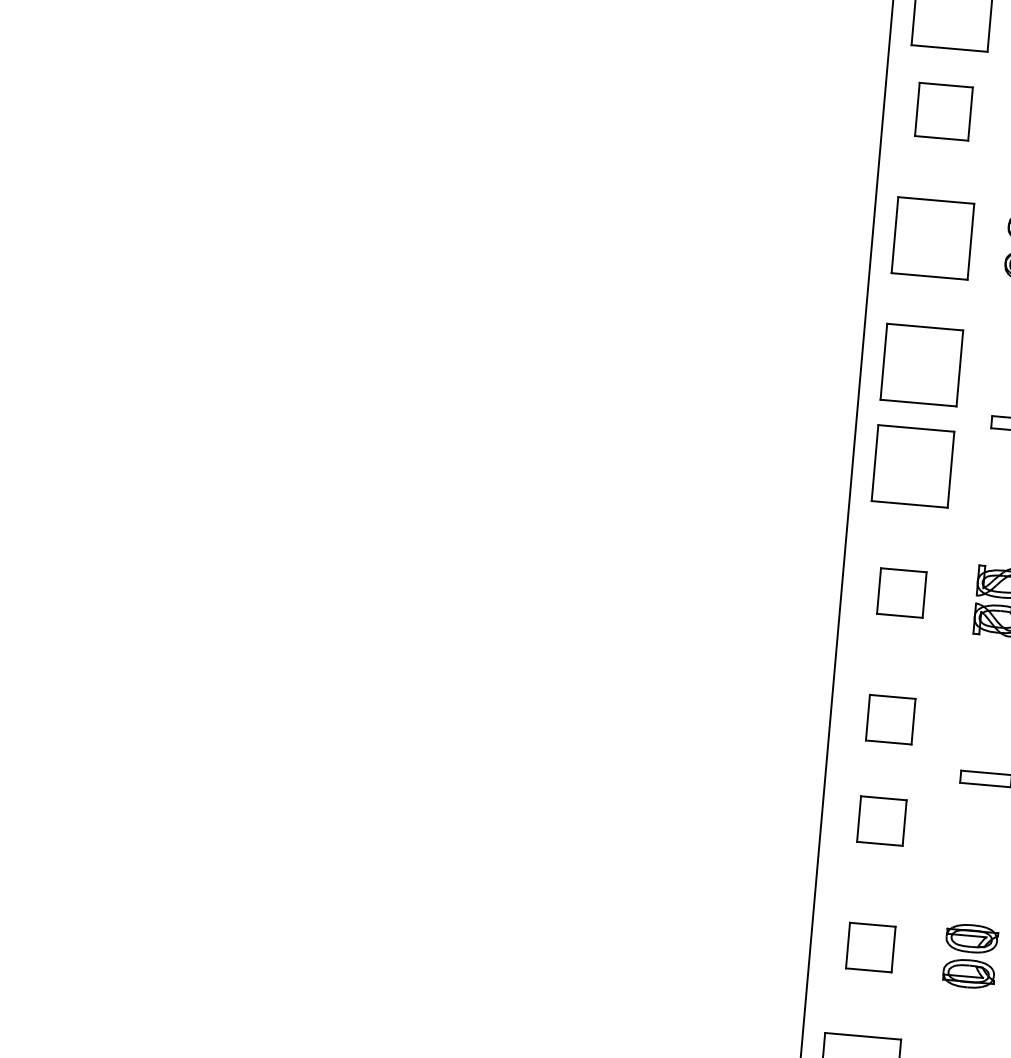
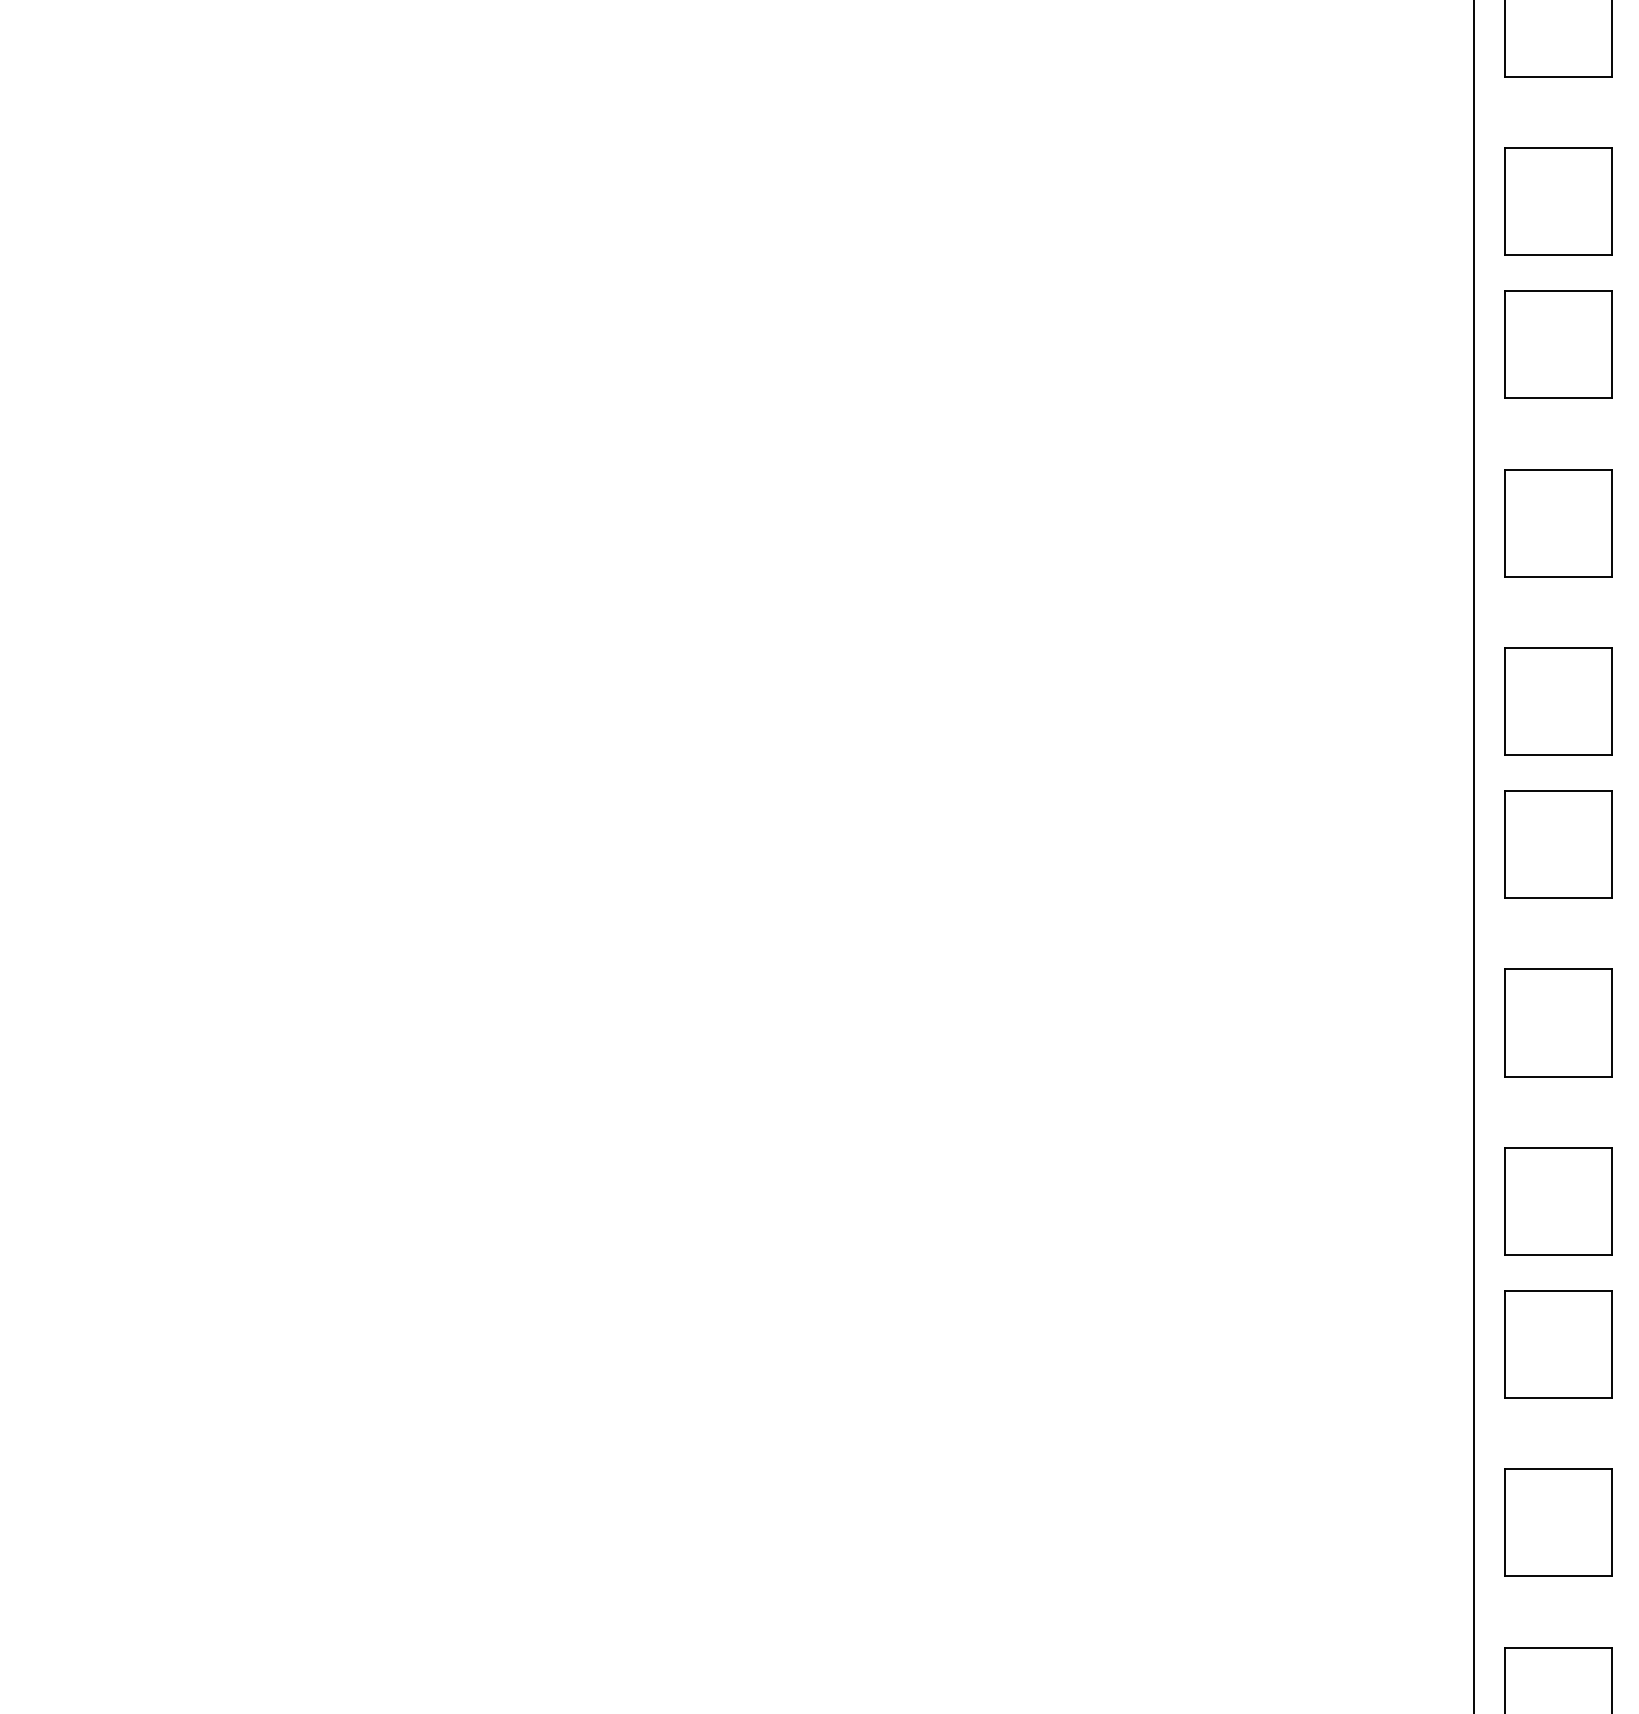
part: (943, 111) -> (1558, 344), size x1.43
part: (901, 592) -> (1558, 1022), size x1.67
part: (890, 719) -> (1558, 1201), size x1.67
part: (881, 821) -> (1558, 1344), size x1.67
part: (870, 947) -> (1558, 1522), size x1.67

